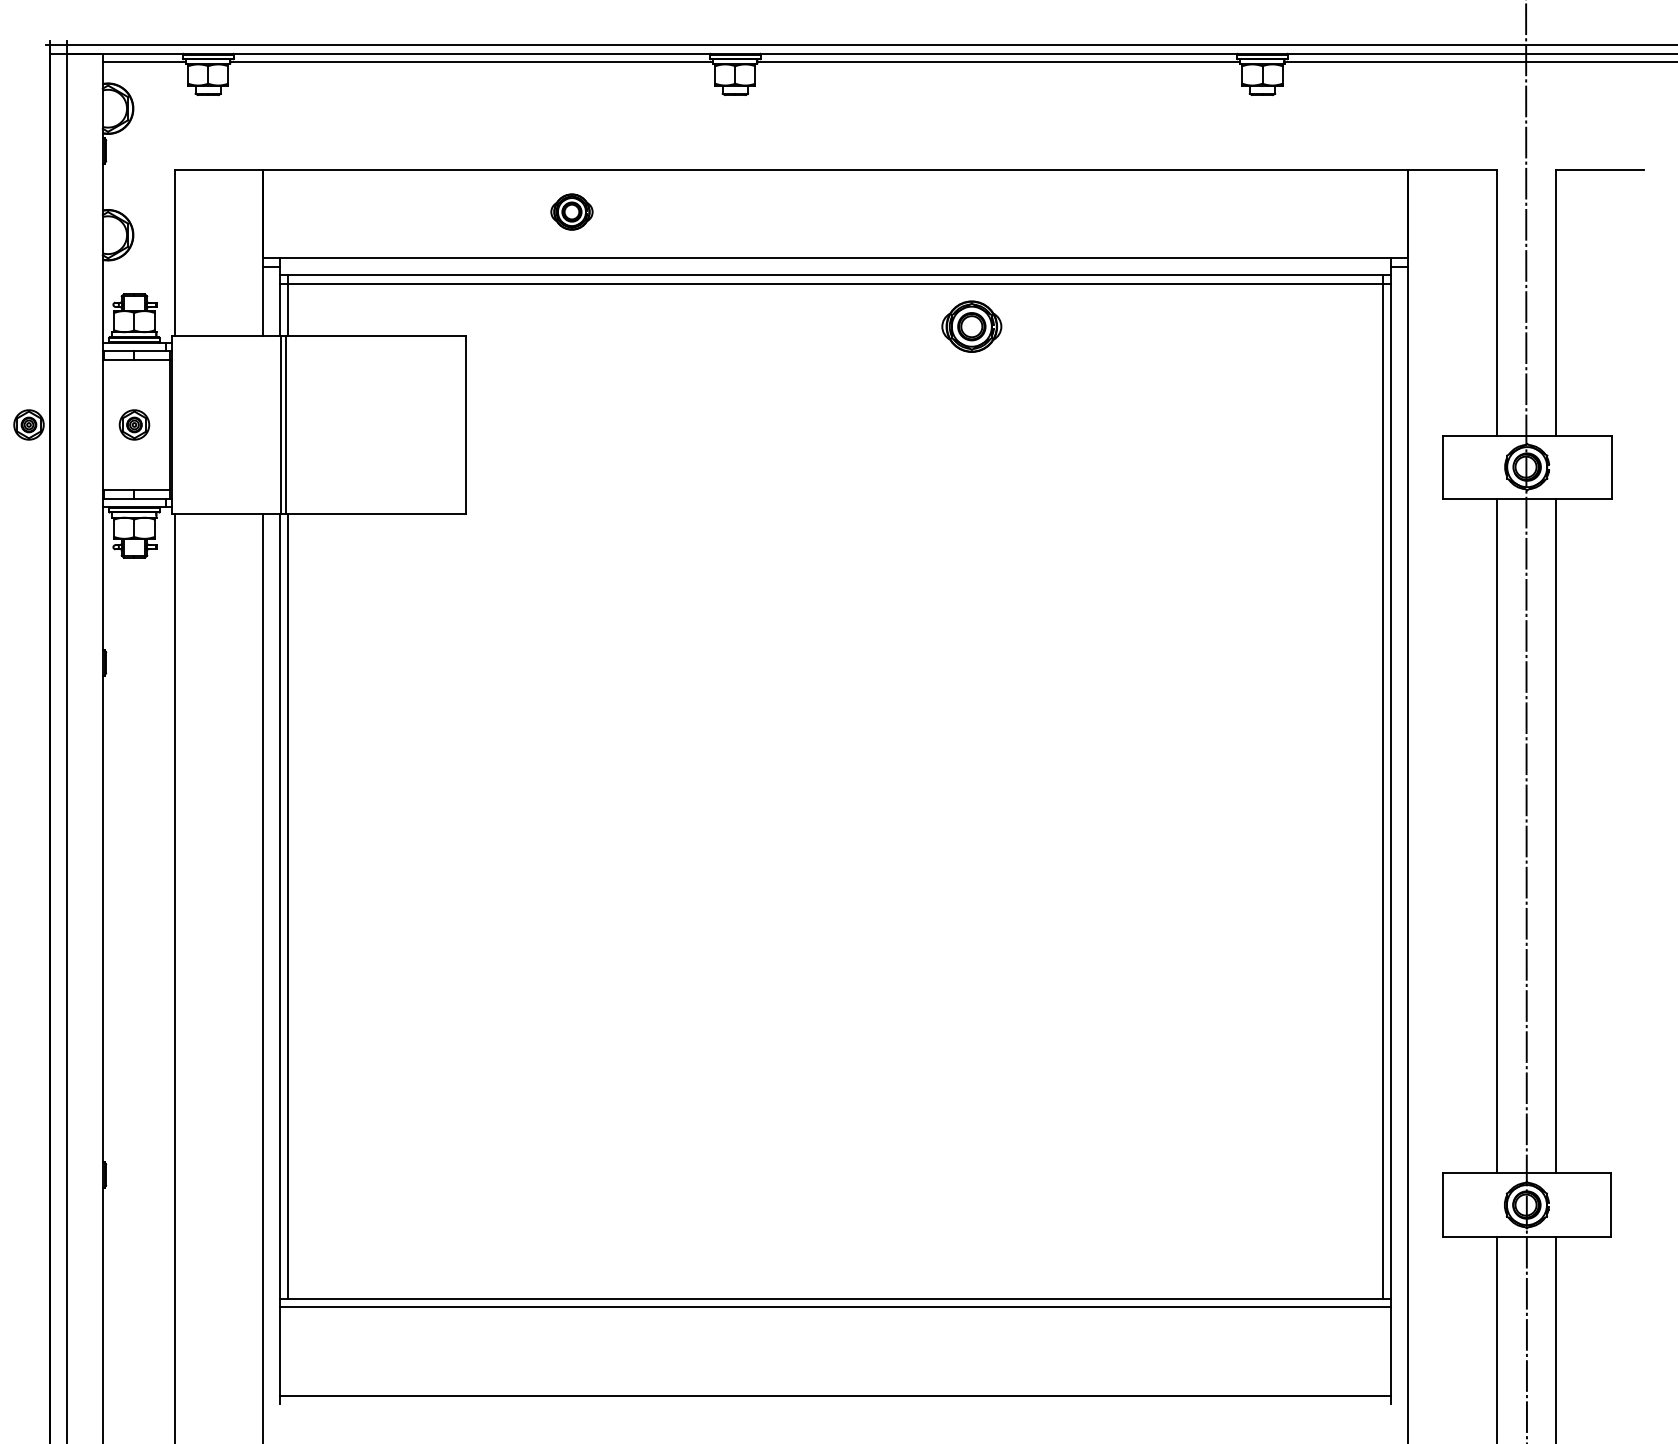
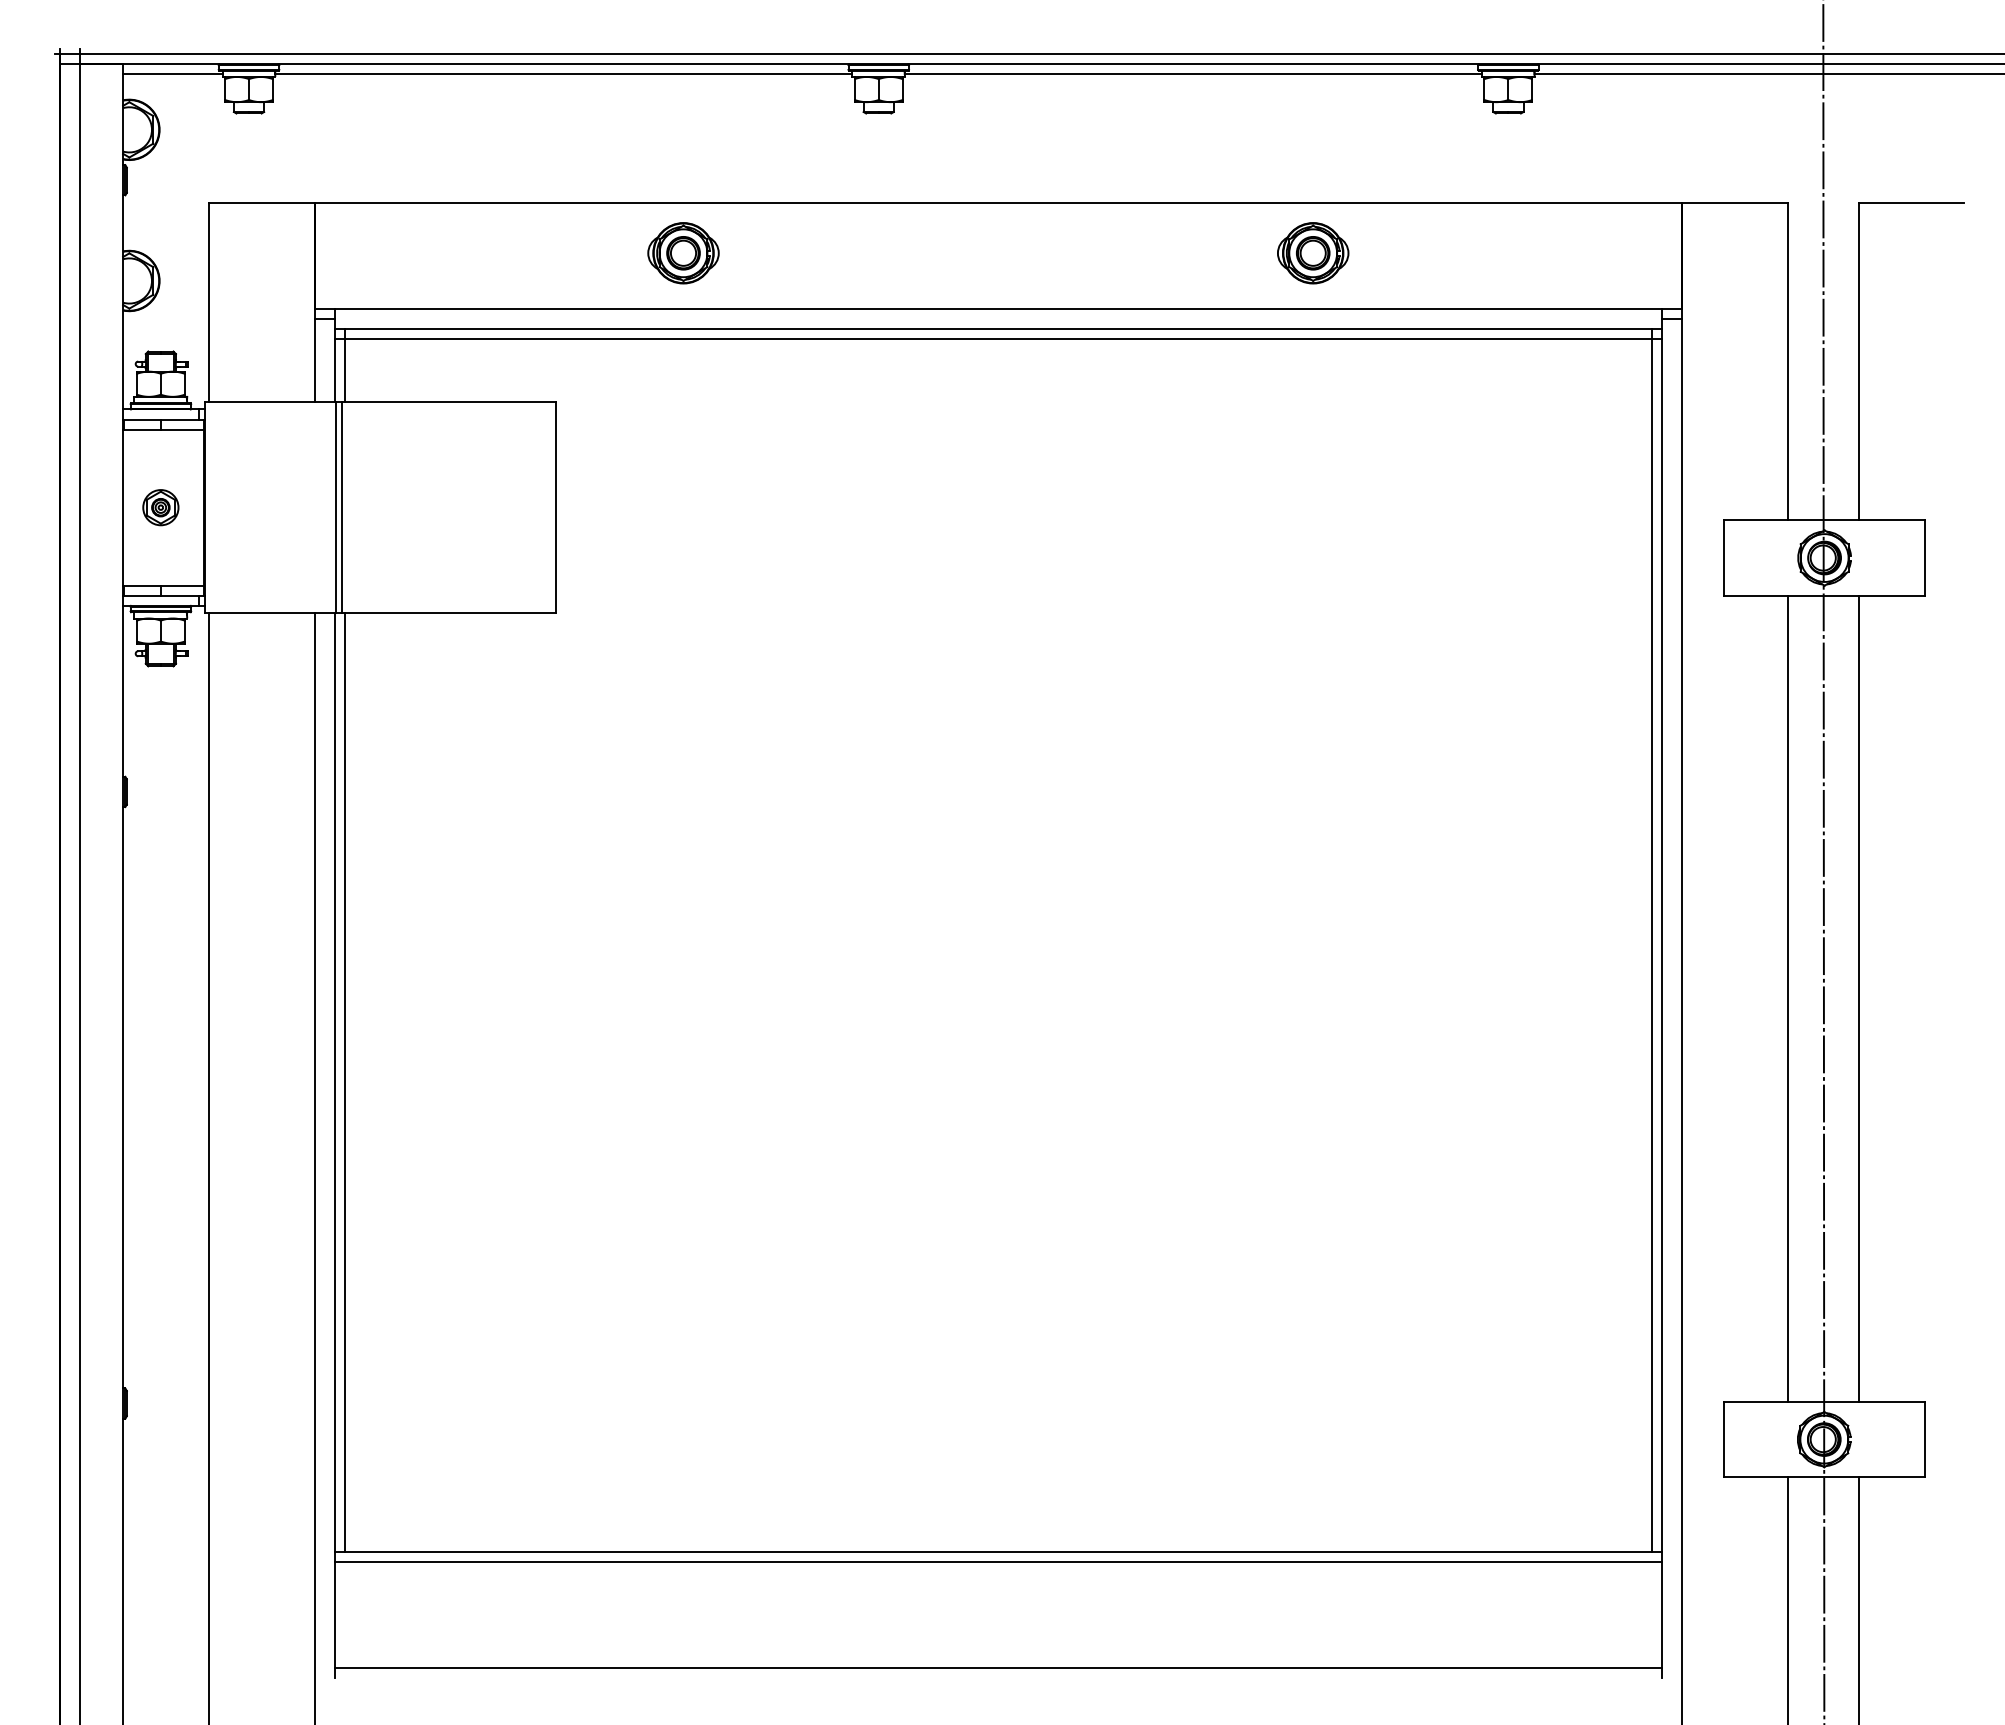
part: (571, 212) -> (683, 253), size x1.43
part: (972, 326) -> (1313, 253), moved
part: (28, 424) -> (34, 507), removed

